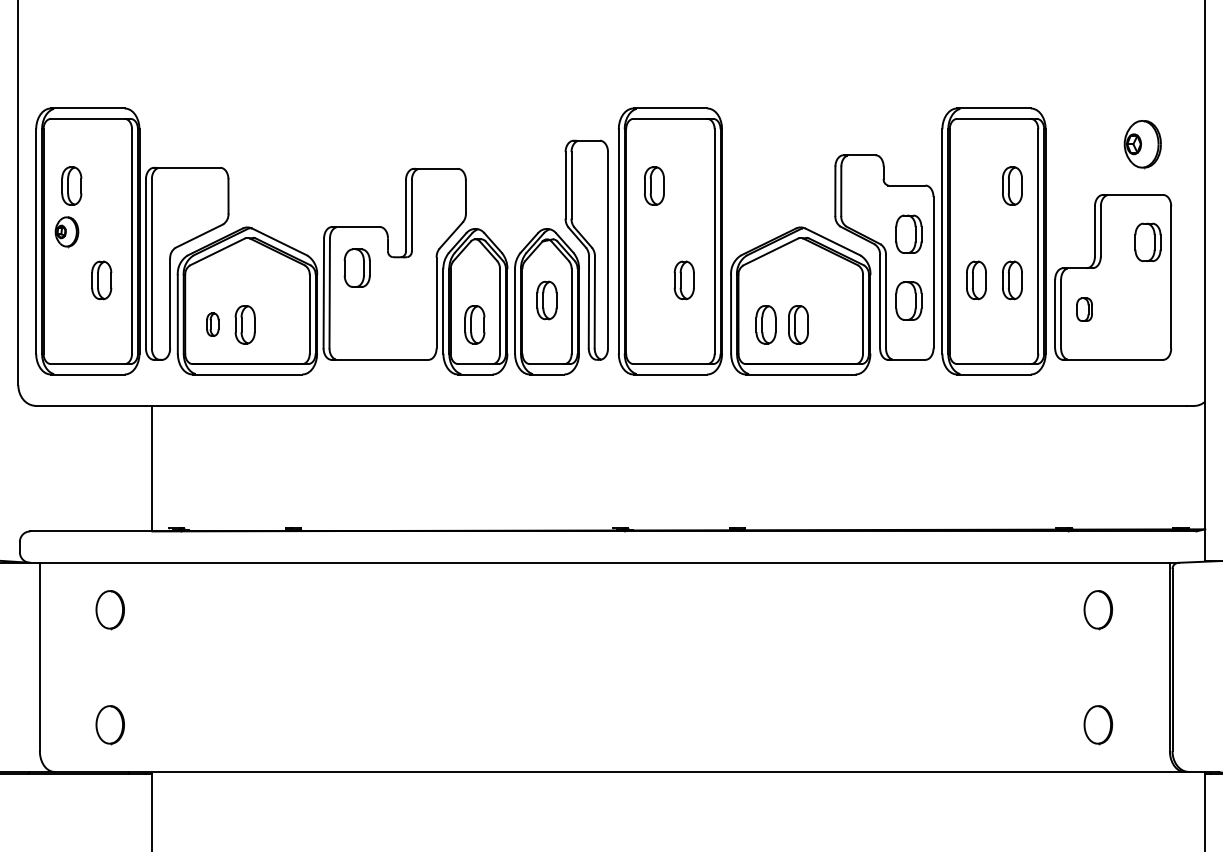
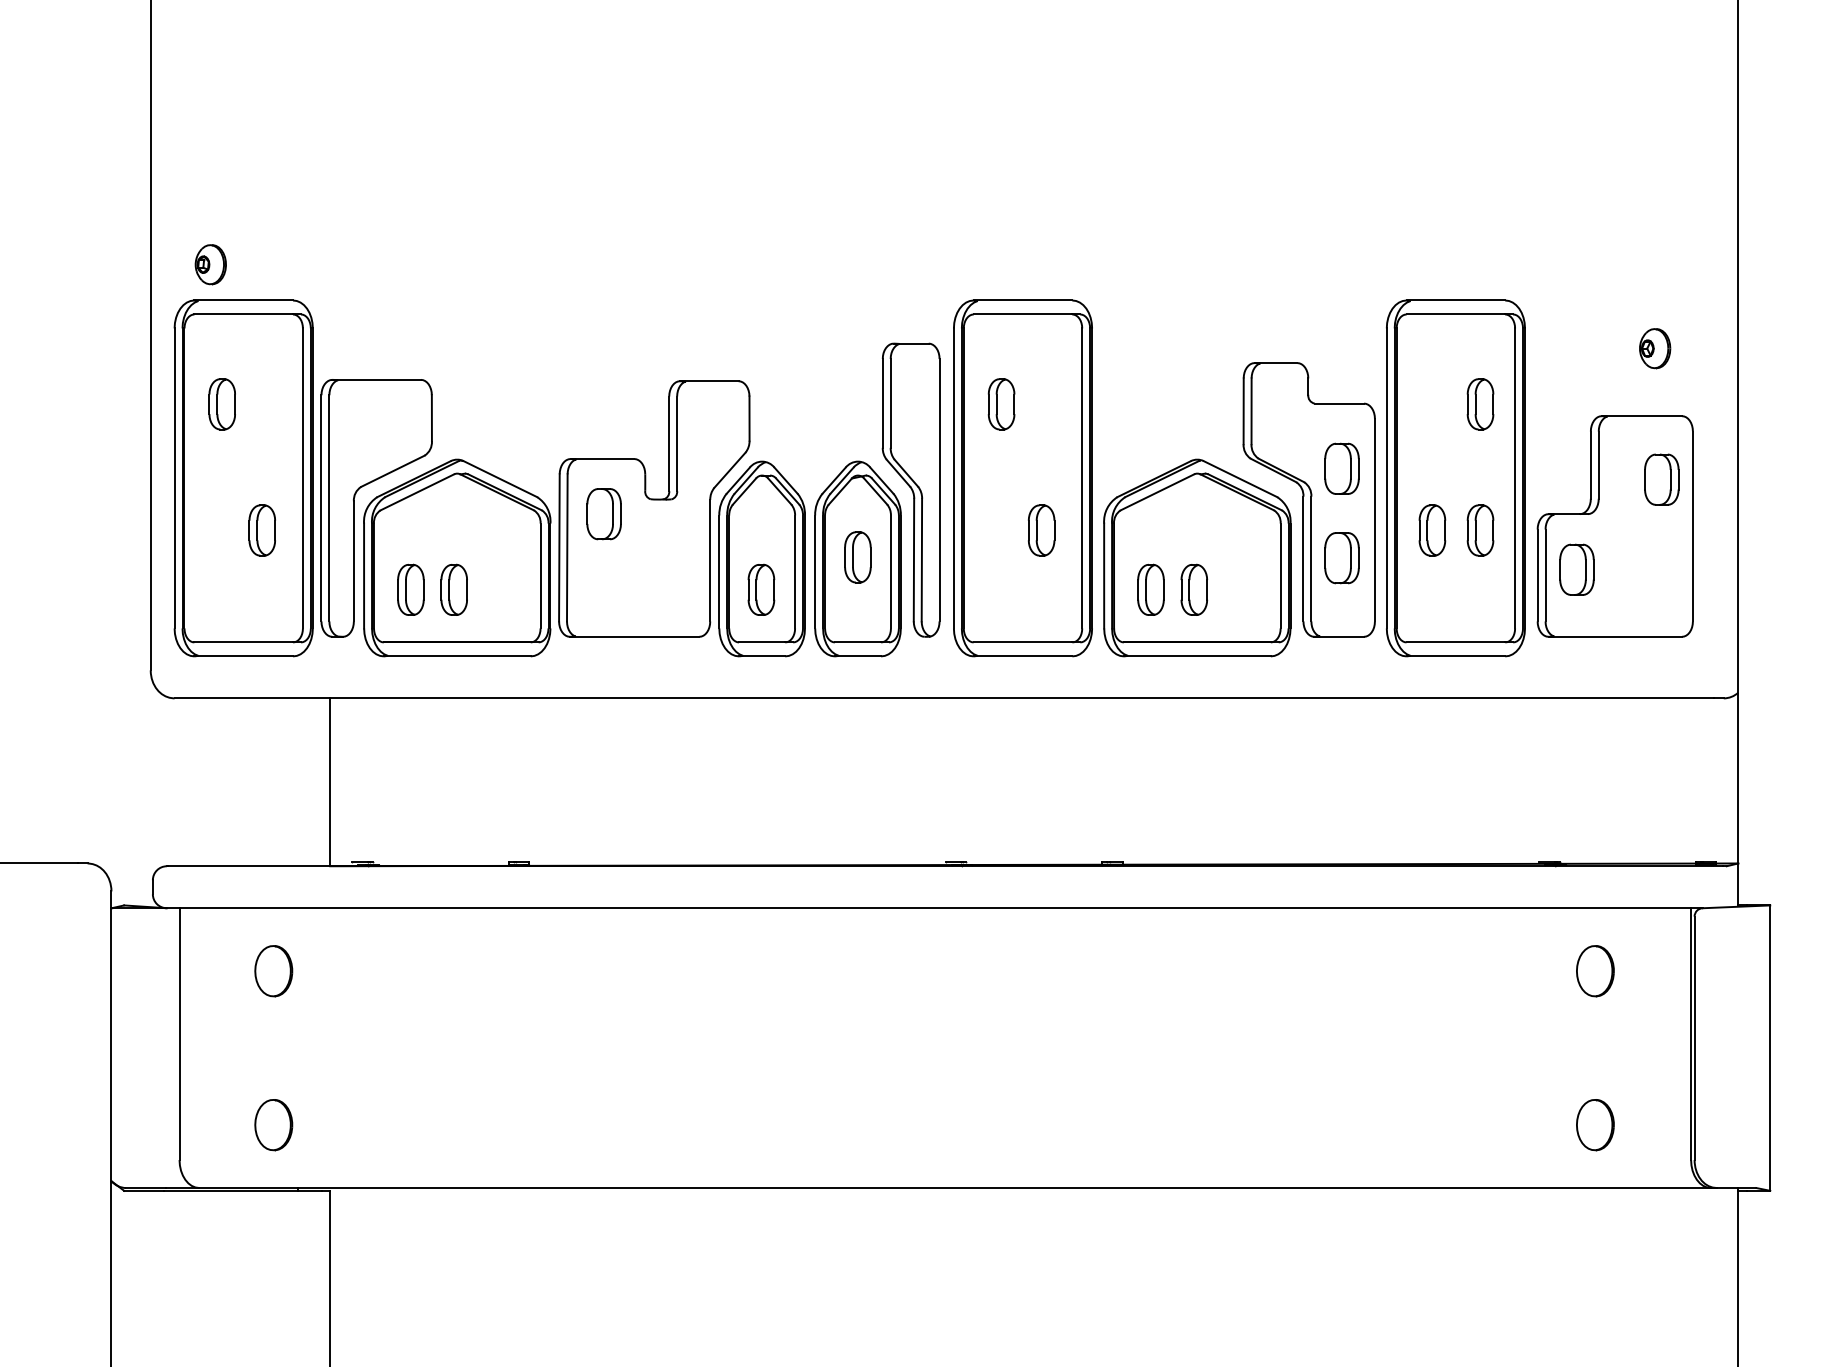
part: (1143, 144) -> (1655, 348), size x0.62
part: (66, 231) -> (210, 264), moved
part: (1084, 309) -> (1576, 569), size x1.67
part: (212, 324) -> (410, 589), size x1.67

